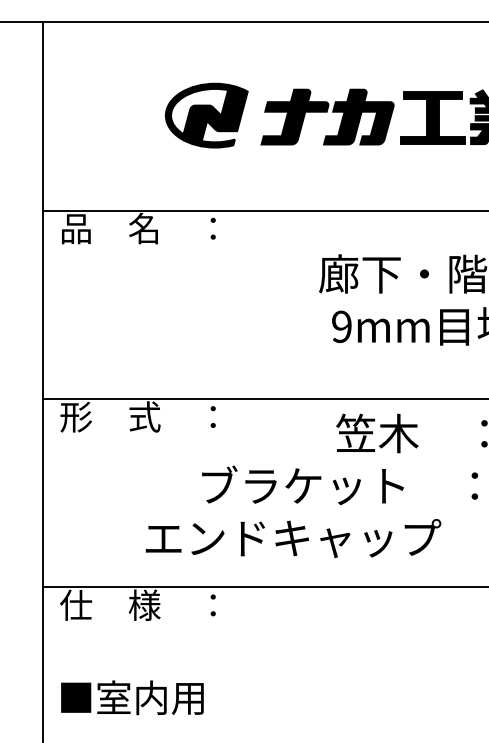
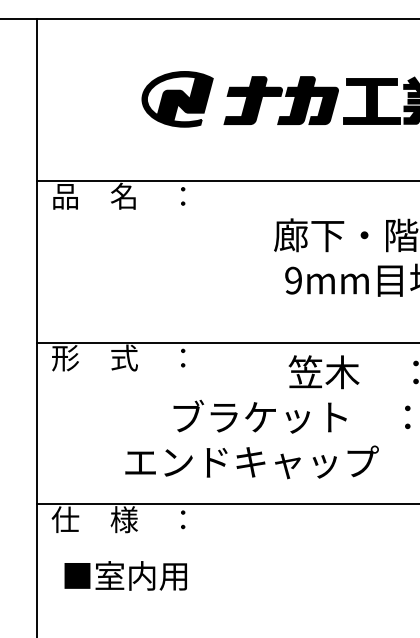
text: (132, 697) -> (125, 575), moved

